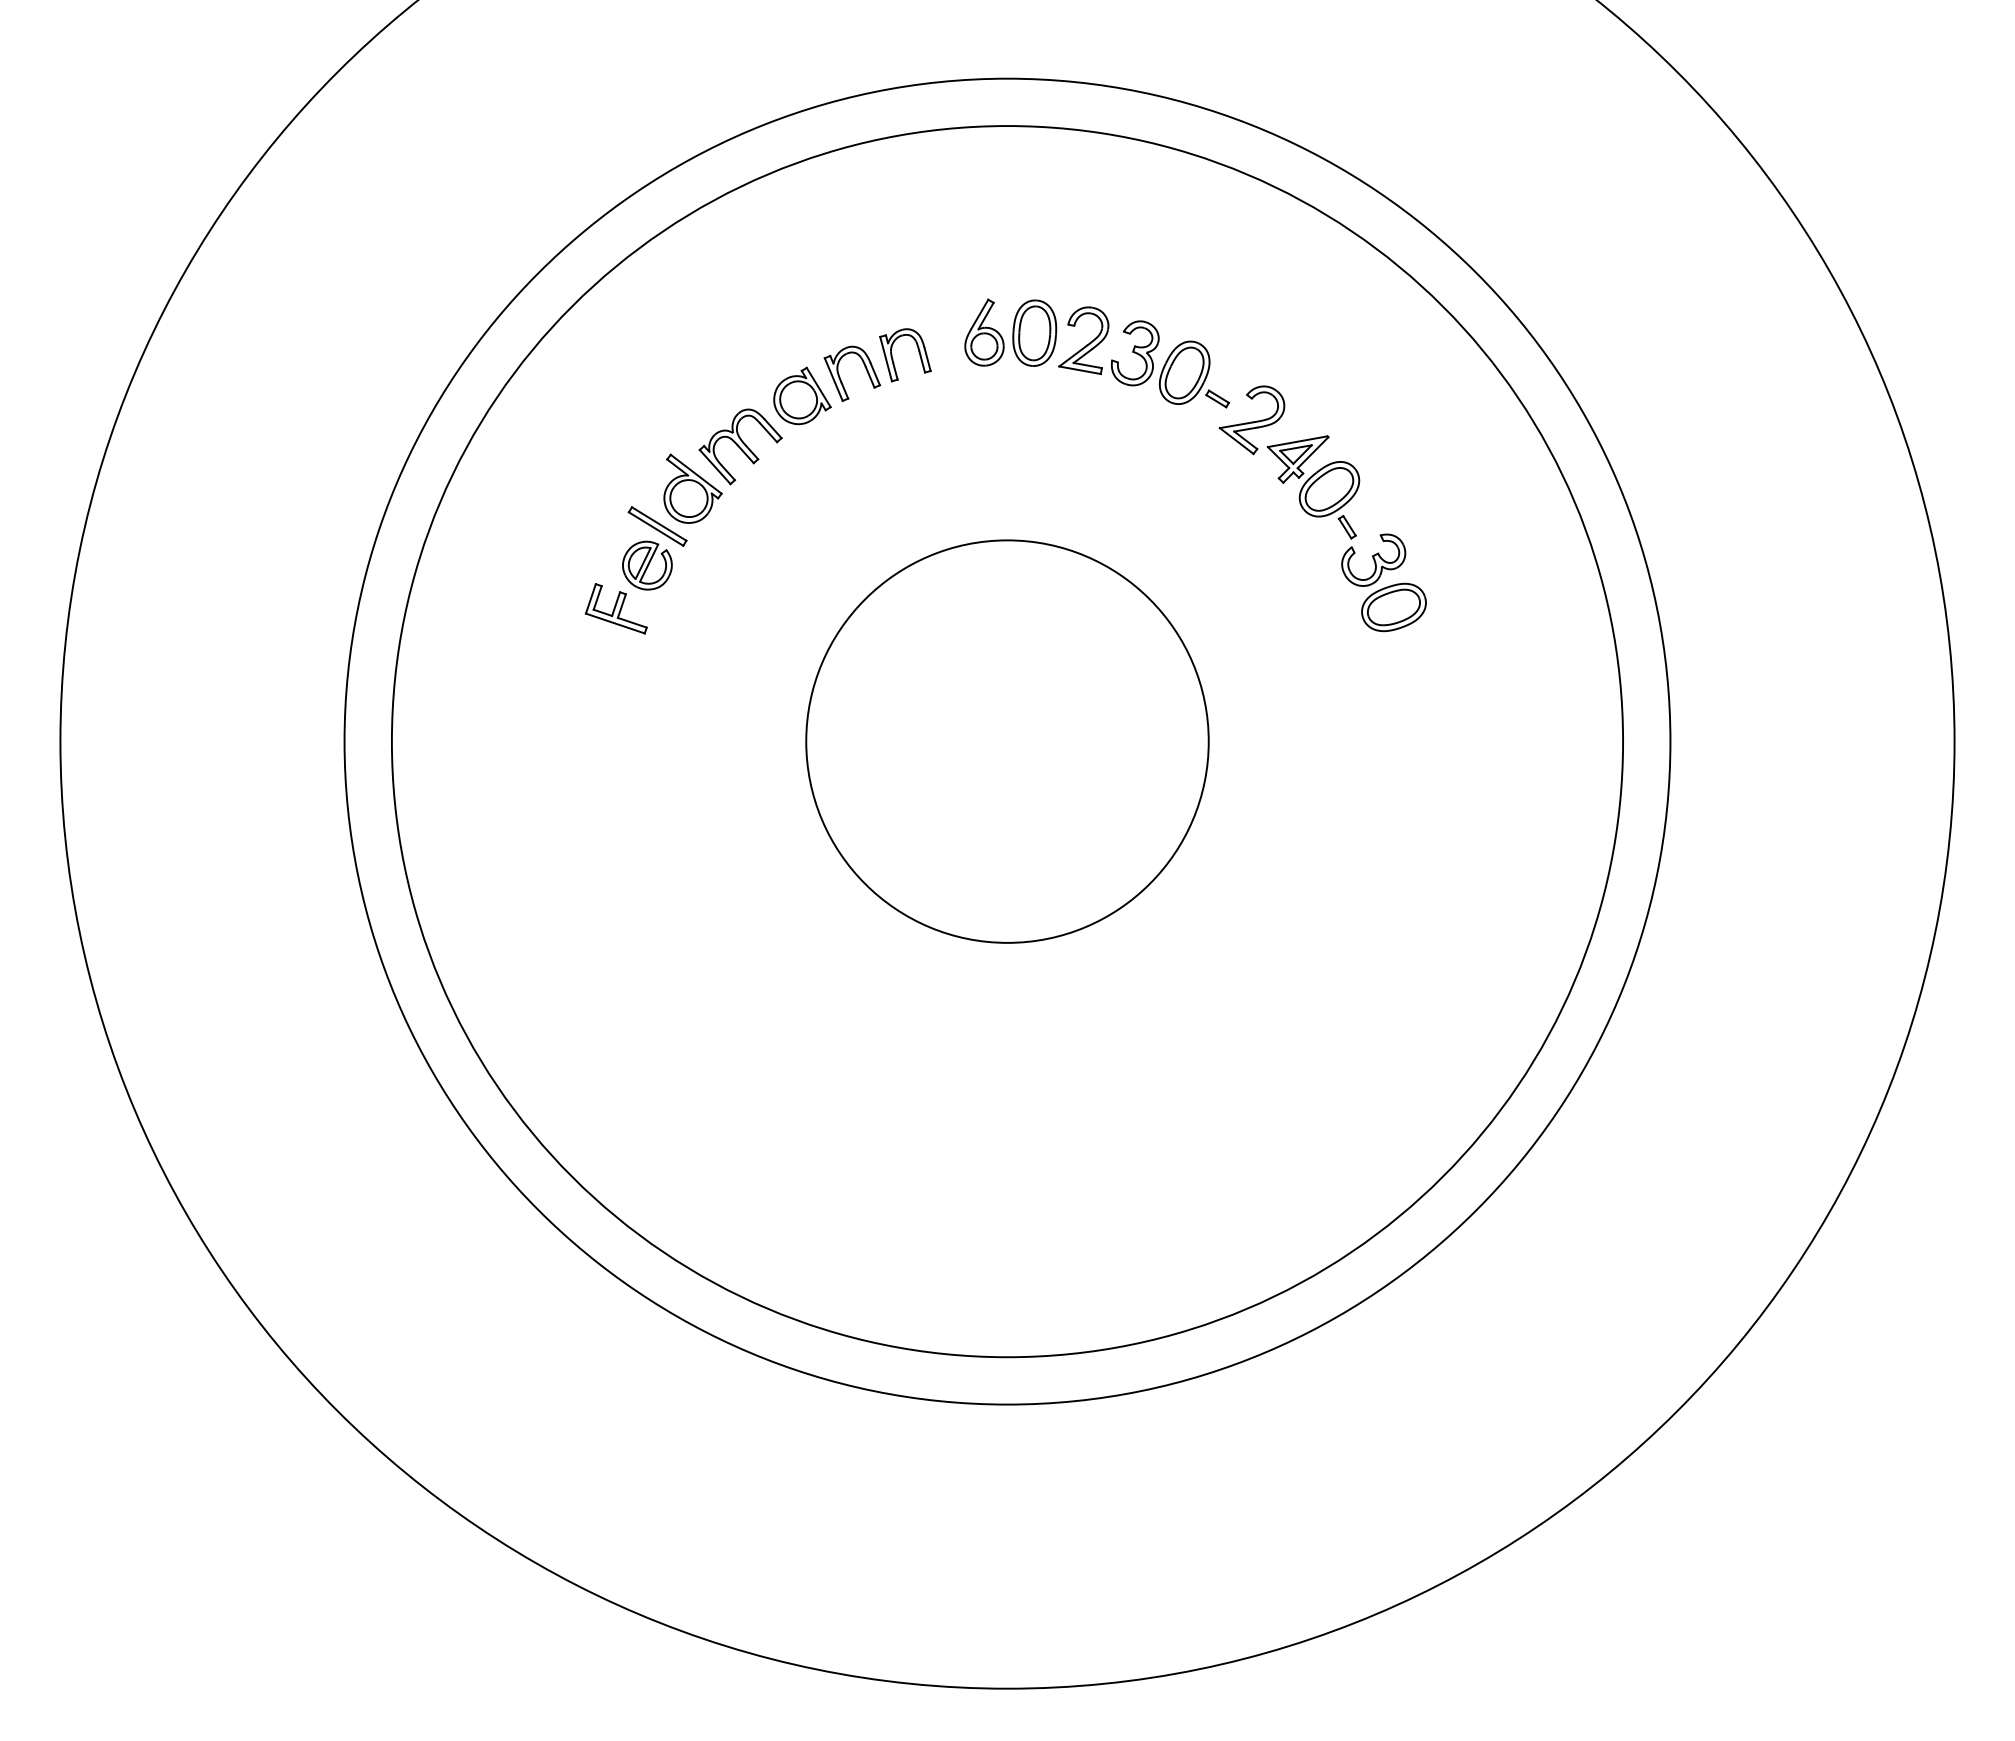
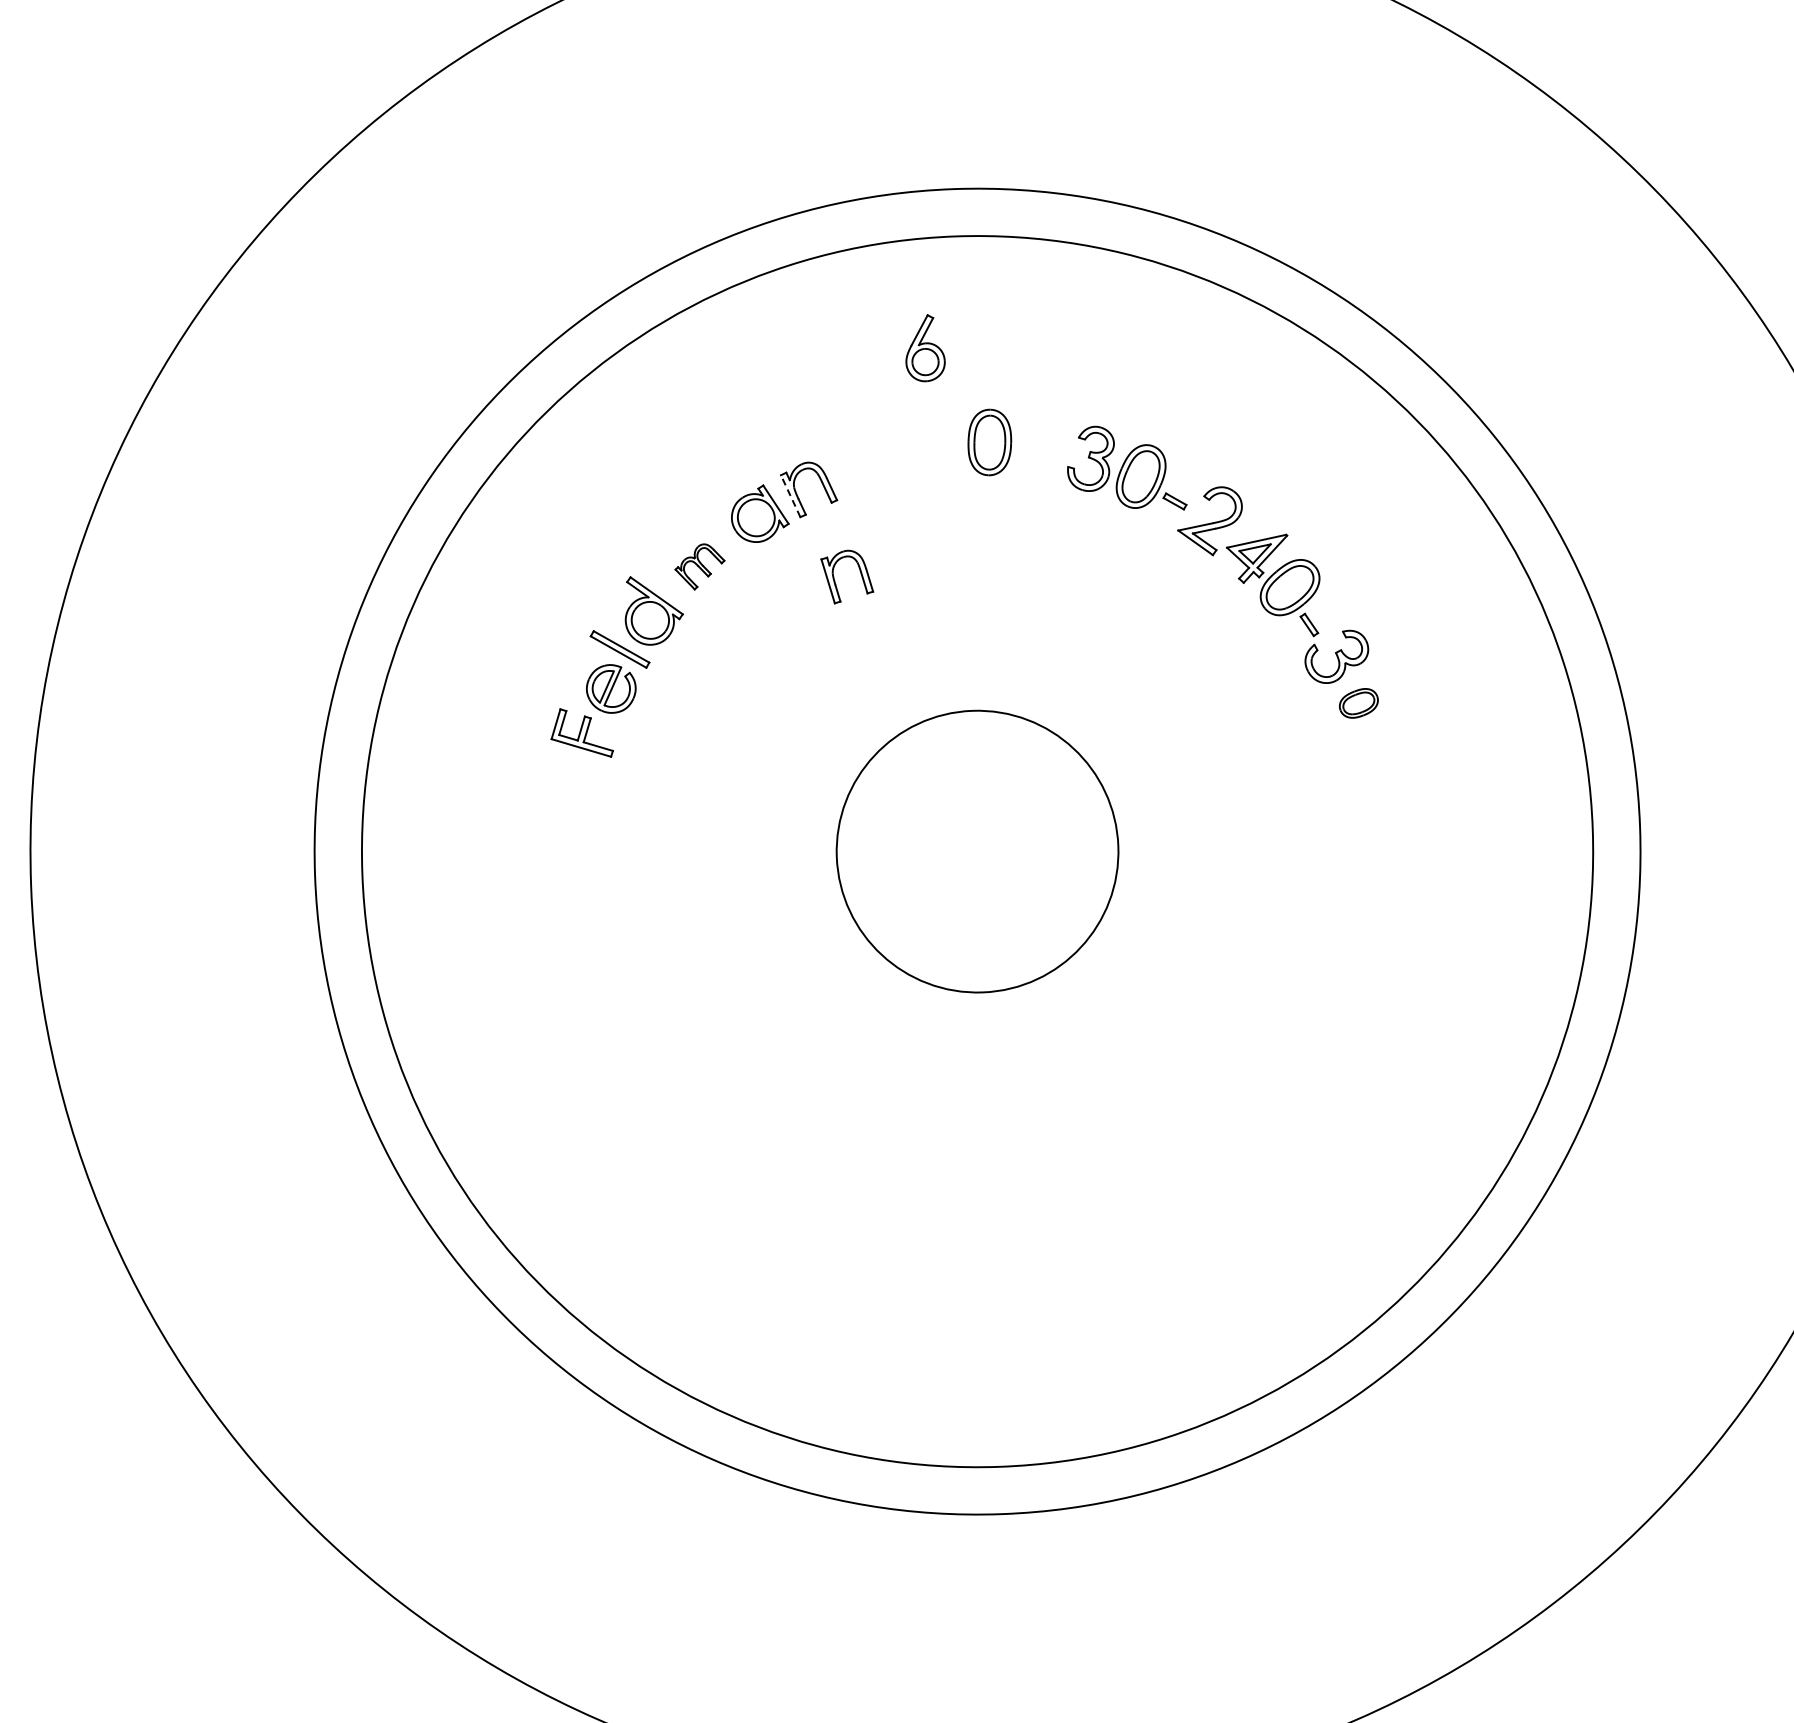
part: (984, 332) -> (925, 348), moved
part: (1083, 340) -> (1038, 447), removed
part: (893, 358) -> (835, 580), moved
line: (833, 379) -> (790, 496), solid -> dashed
part: (740, 446) -> (699, 566), size x0.6
part: (1393, 607) -> (1358, 703), size x0.6
circle: (1007, 741) -> (977, 851), size x0.7

